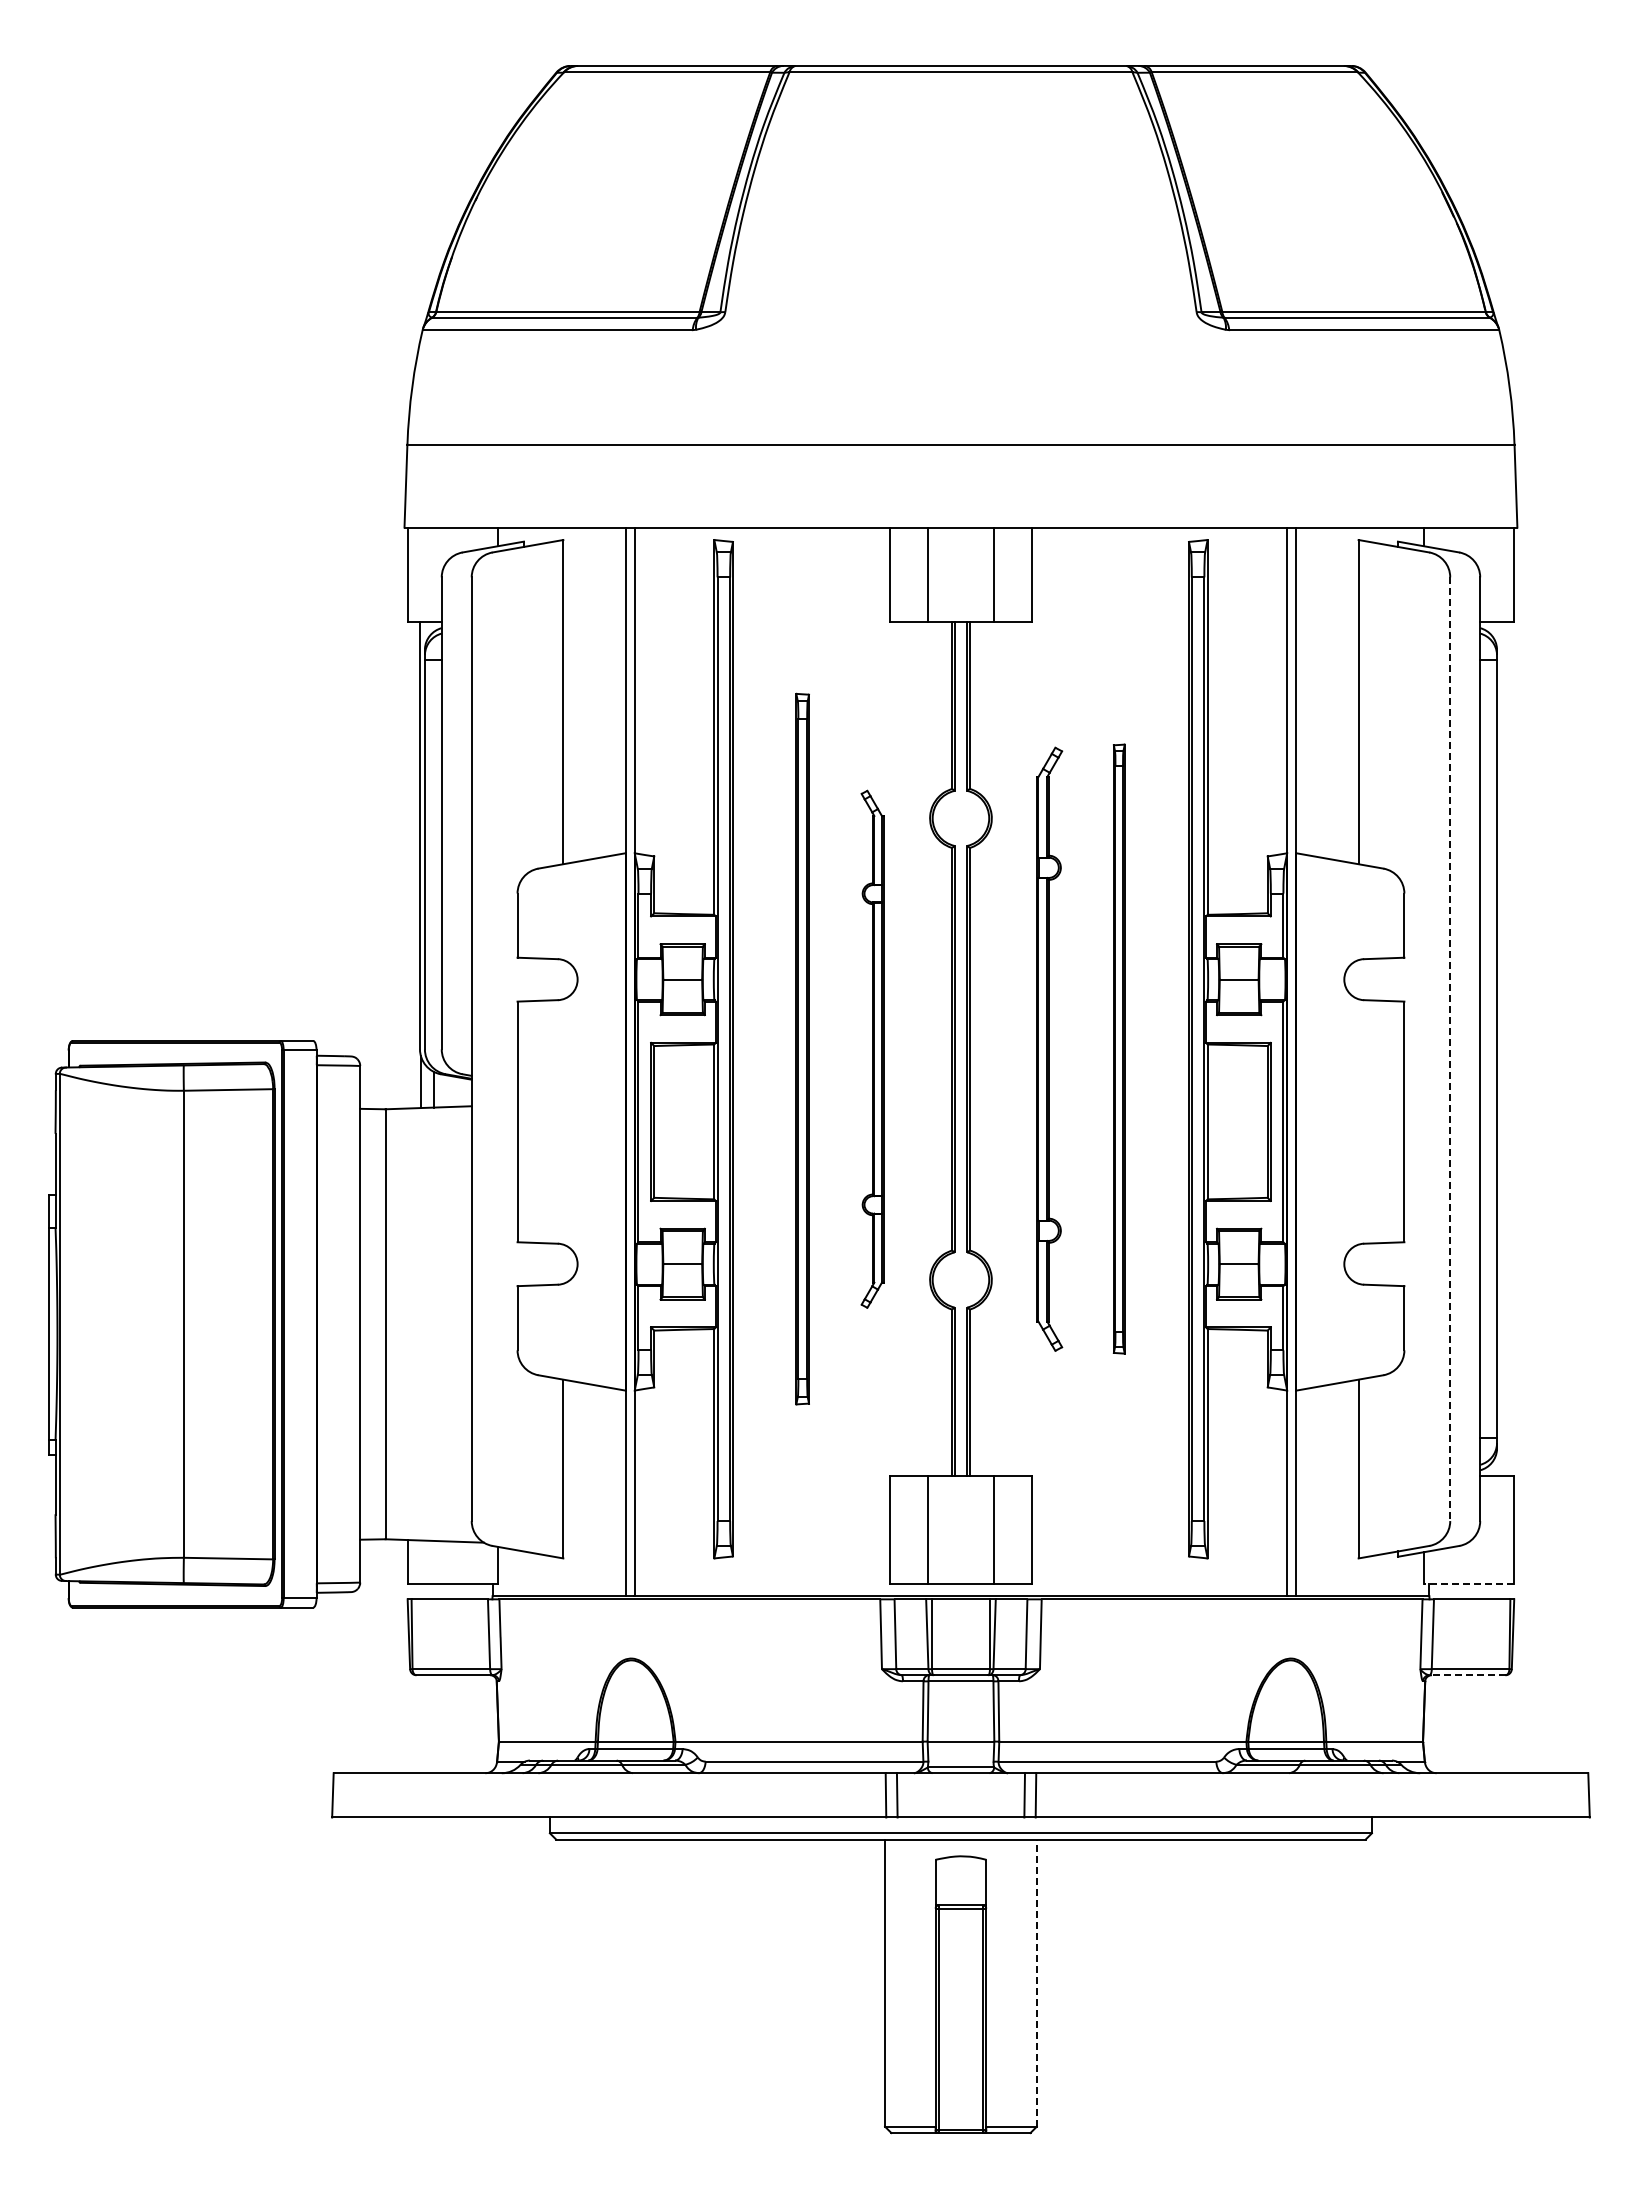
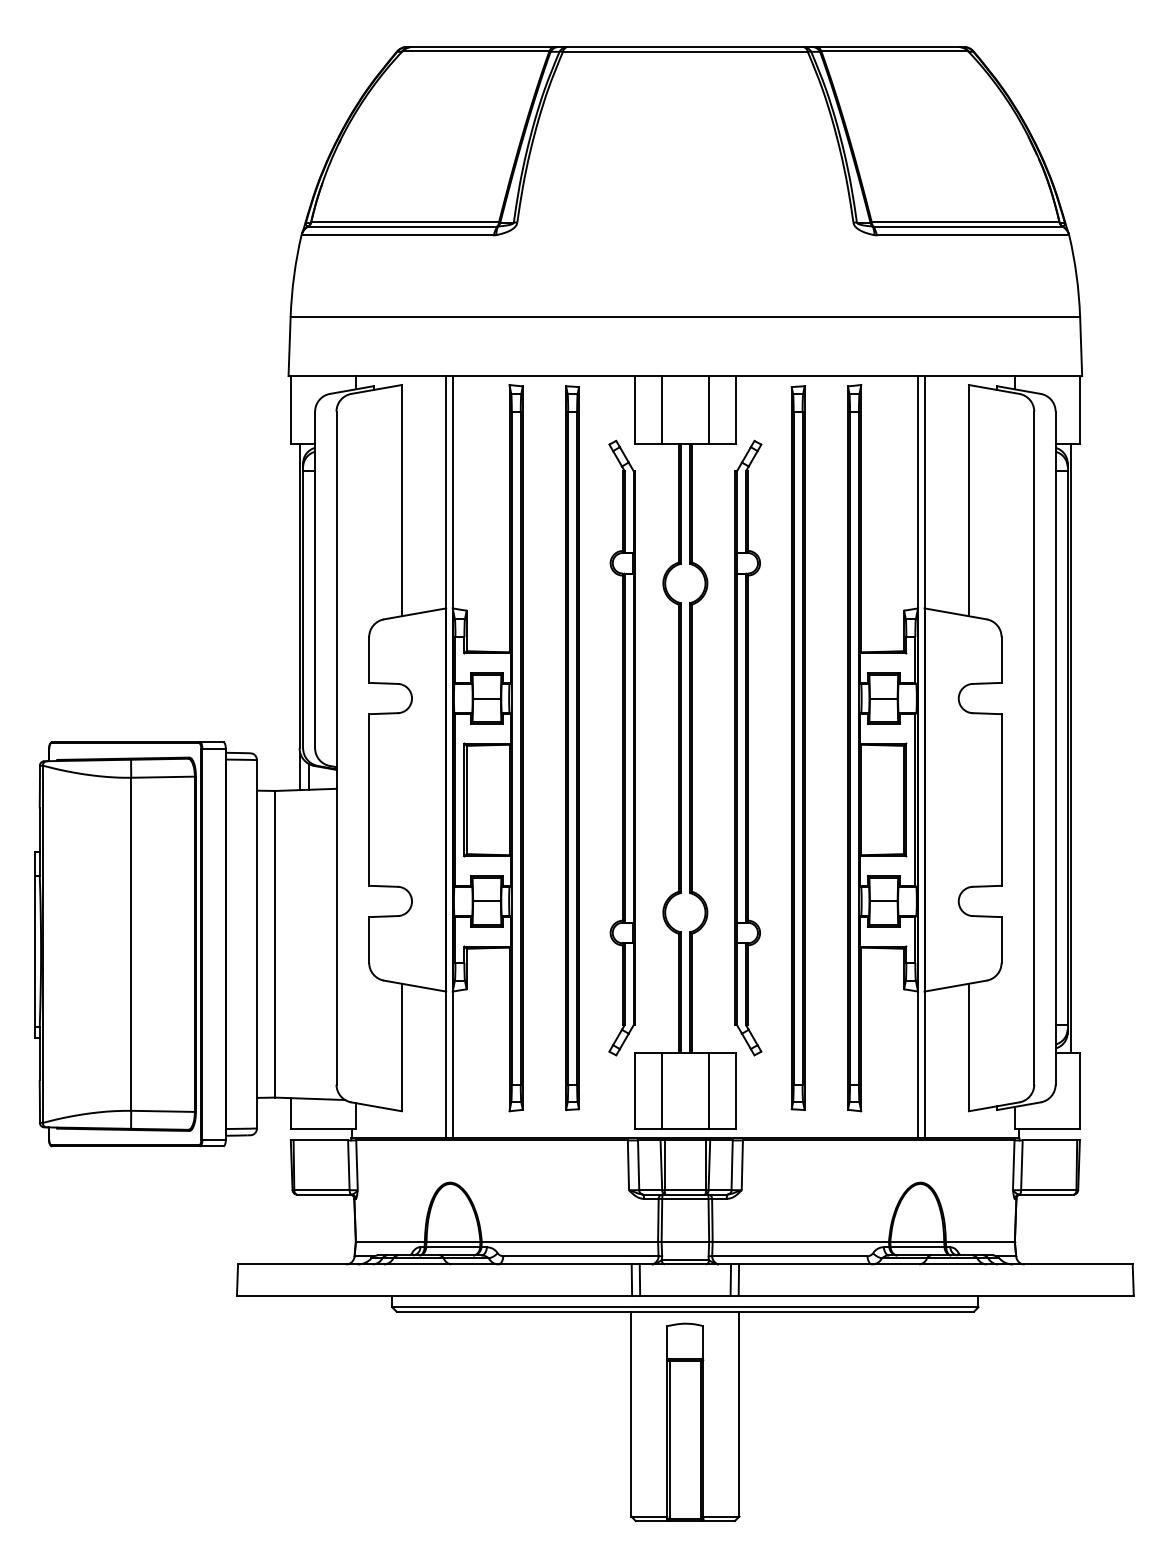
part: (802, 1048) -> (572, 747), size x1.43
part: (1119, 1048) -> (798, 747), size x1.67
part: (872, 1049) -> (622, 748), size x1.67
part: (1049, 1049) -> (748, 748), size x1.43
line: (1450, 1049) -> (1034, 748), dashed -> solid
line: (1501, 1049) -> (1070, 748), added
line: (1468, 1583) -> (1047, 1129), dashed -> solid
line: (1466, 1675) -> (1045, 1194), dashed -> solid
line: (1036, 1983) -> (739, 1414), dashed -> solid

